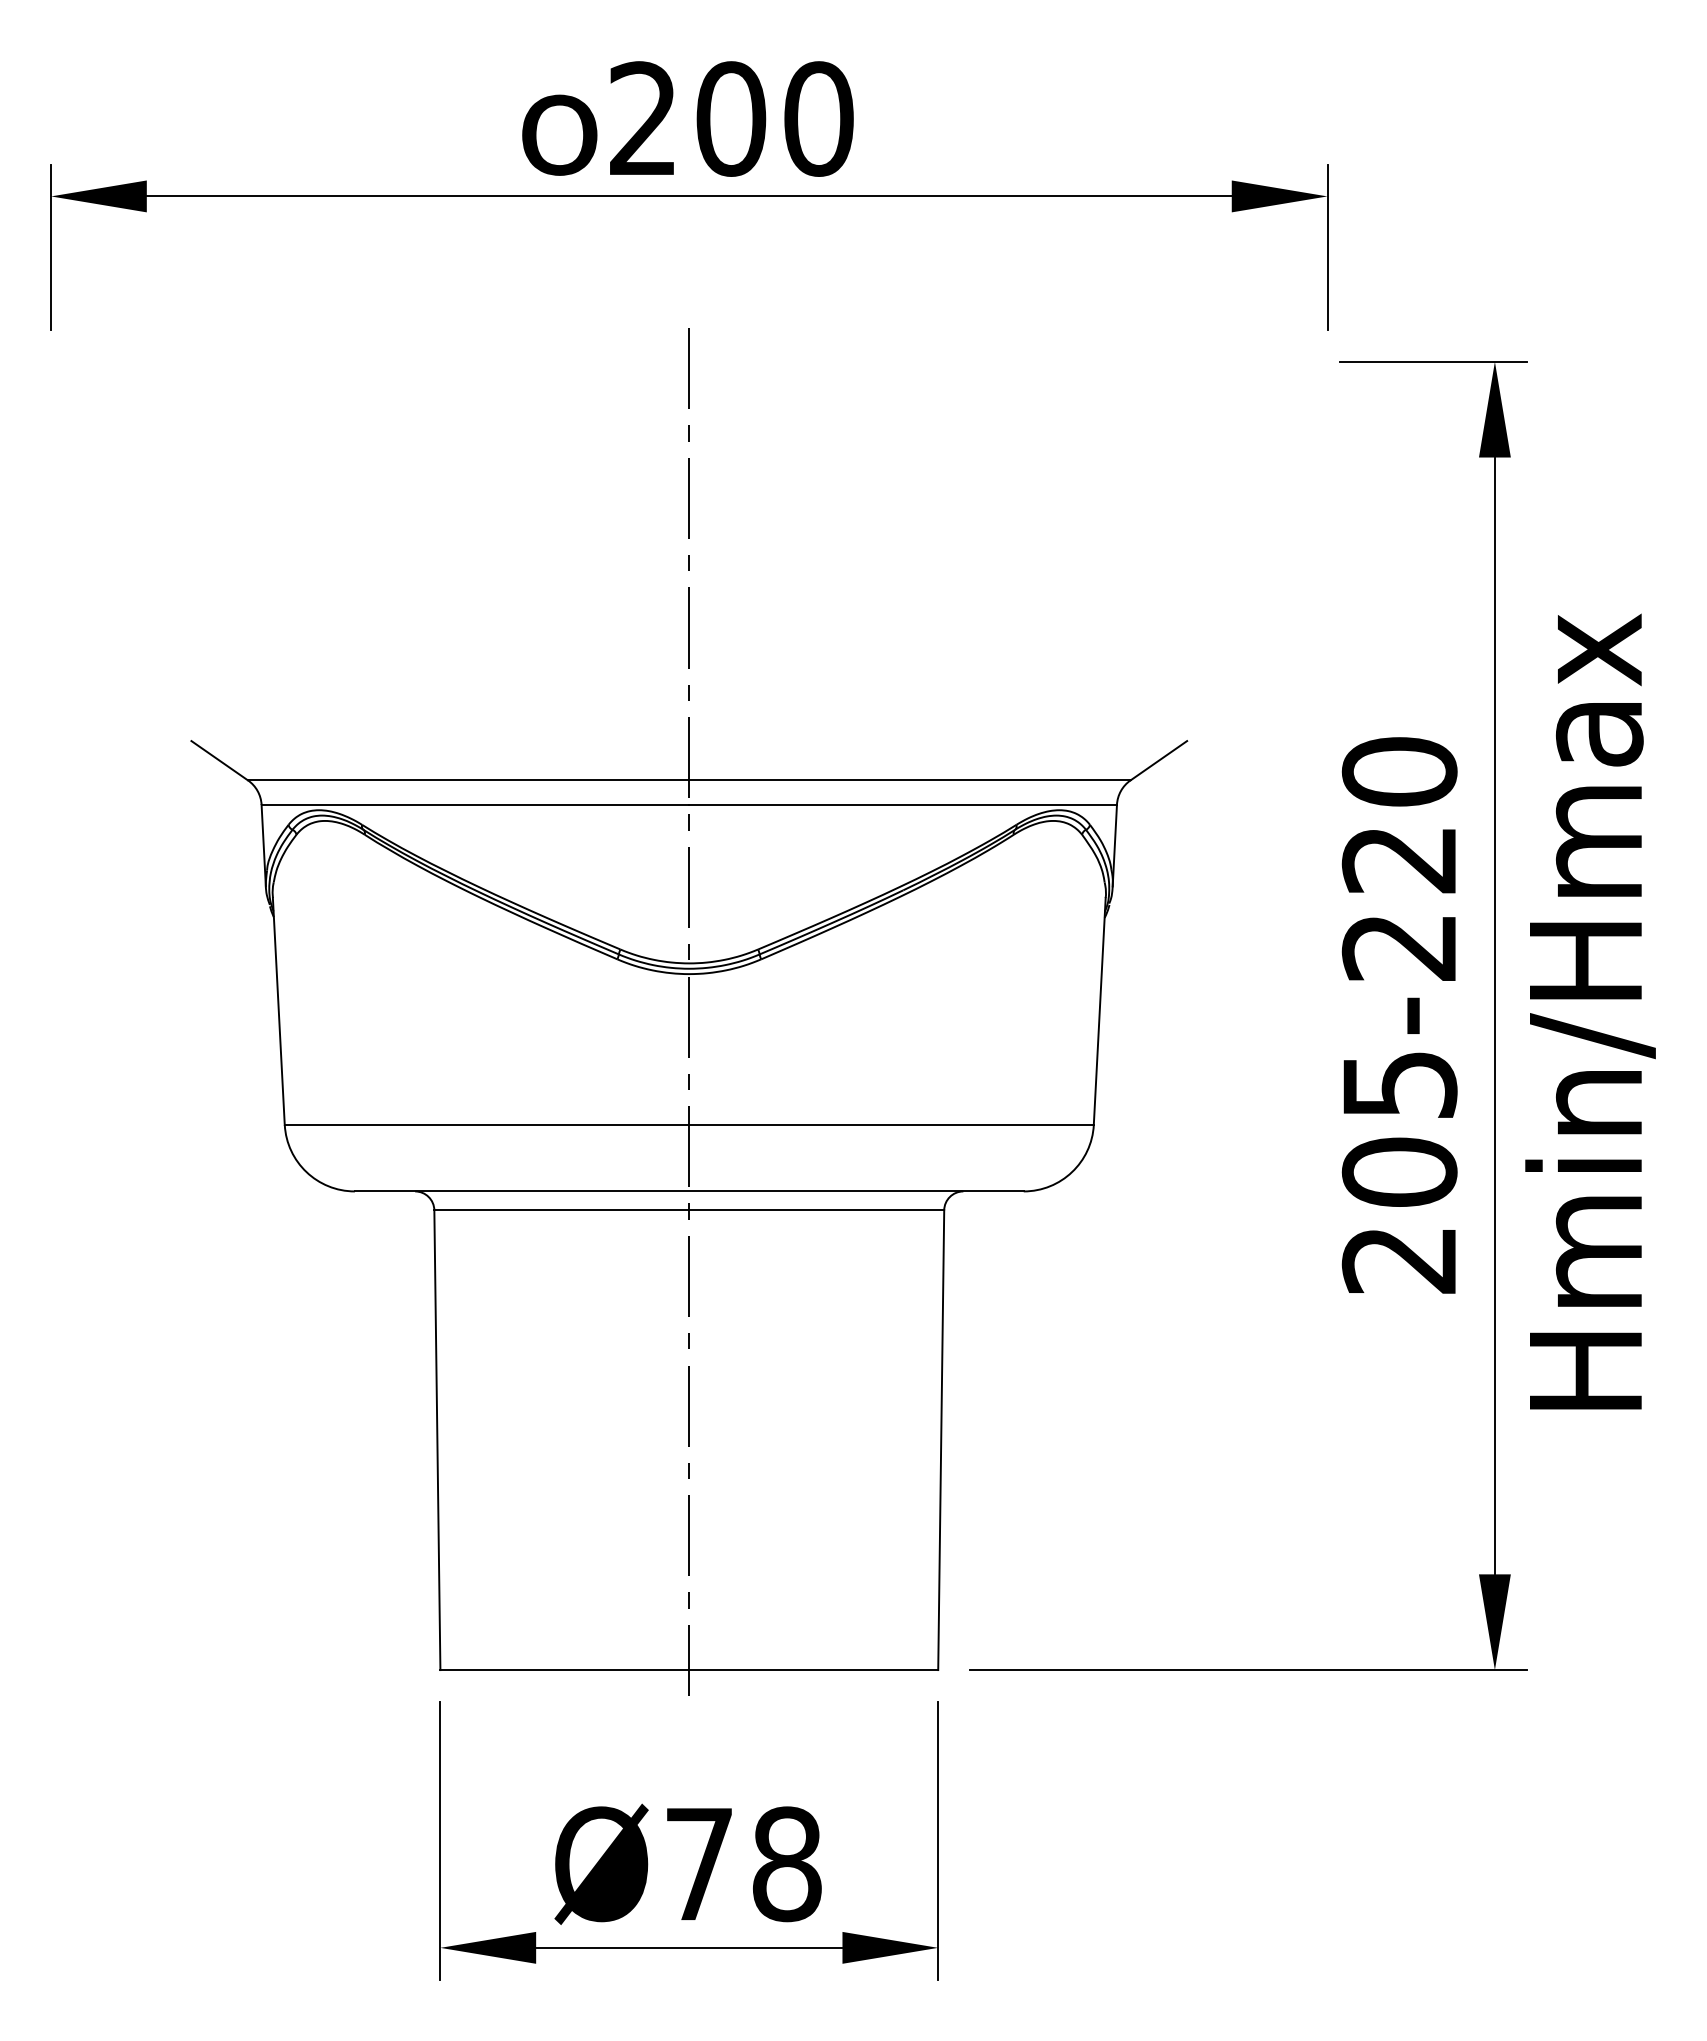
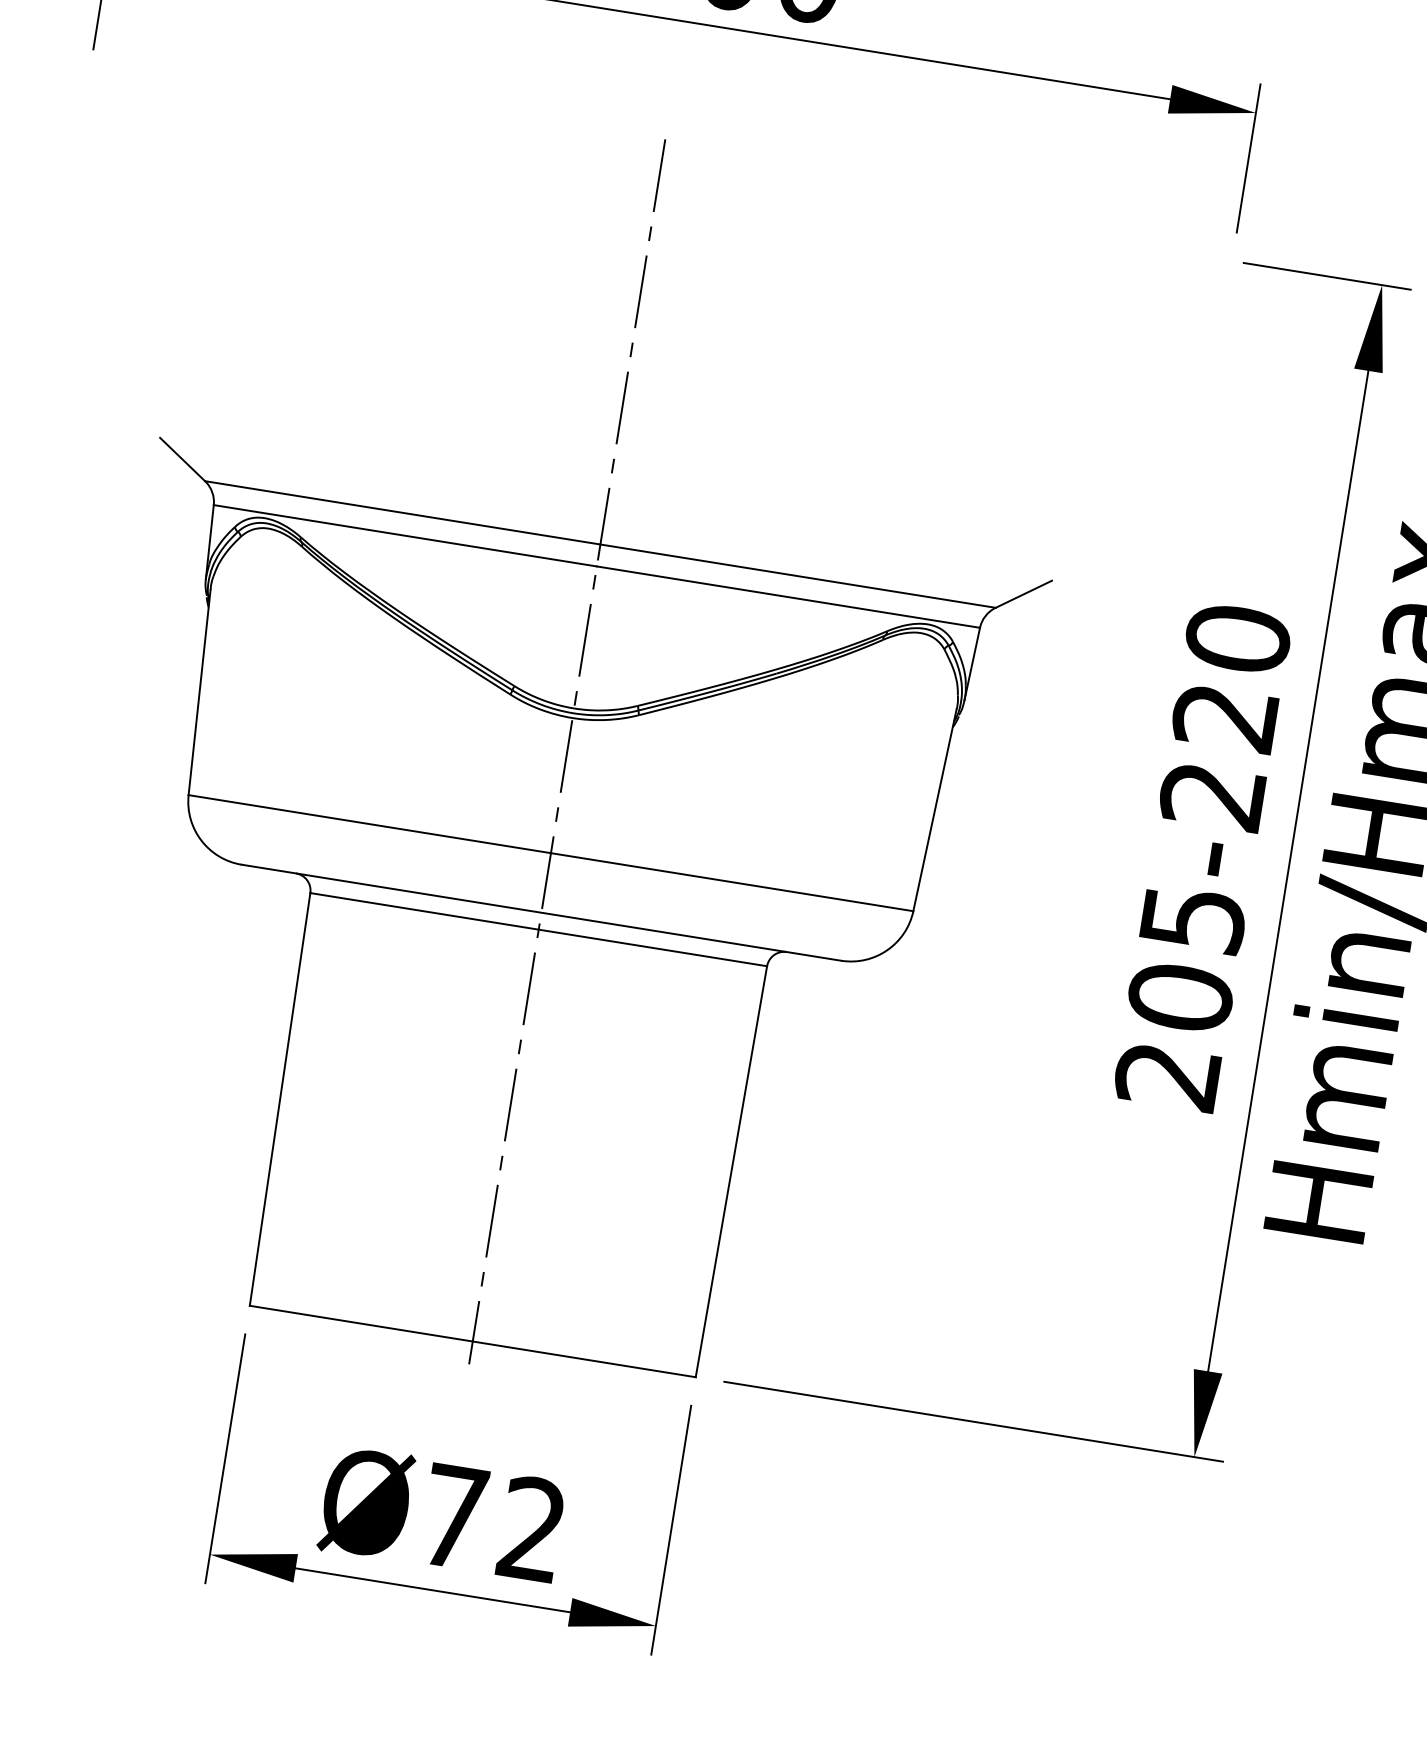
text: (787, 1864) -> (532, 1529), Ø78 -> Ø72

